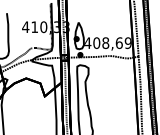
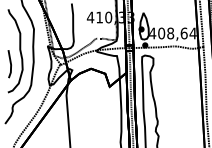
text: (127, 43) -> (192, 33), 408,69 -> 408,64

